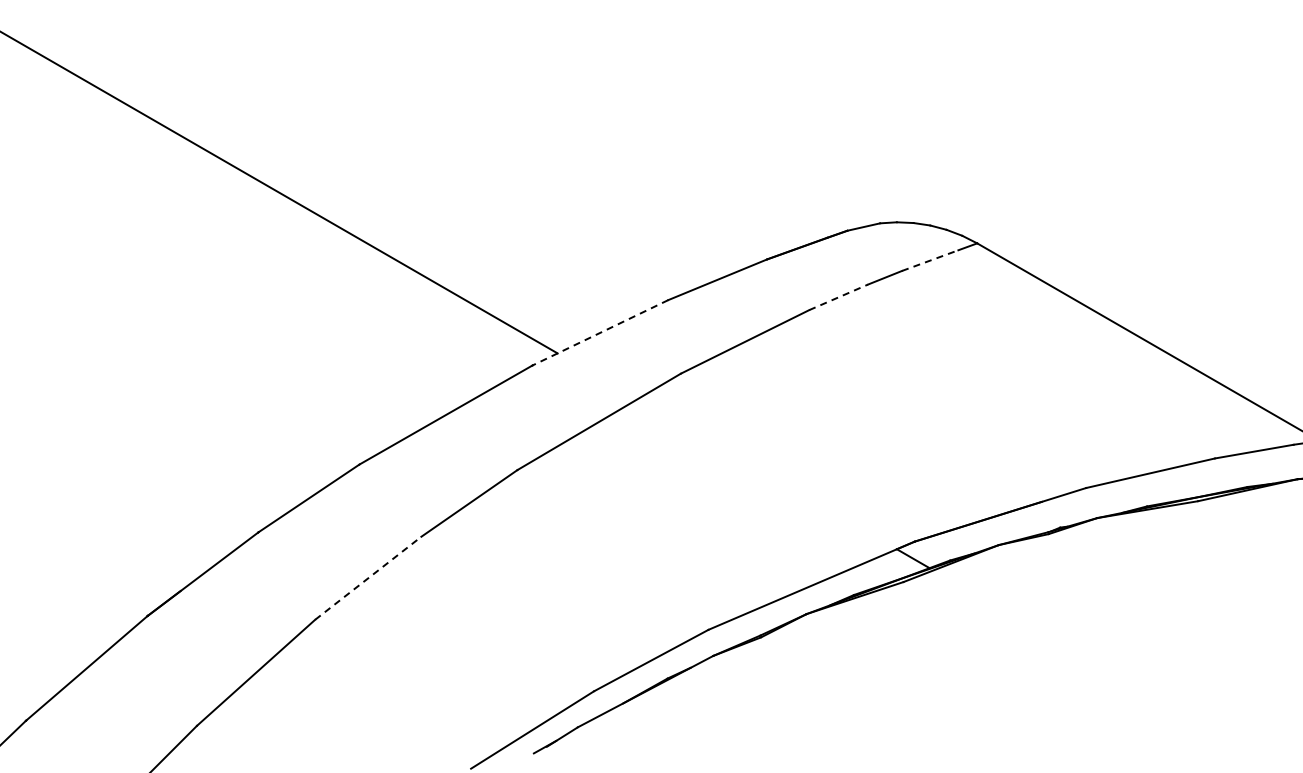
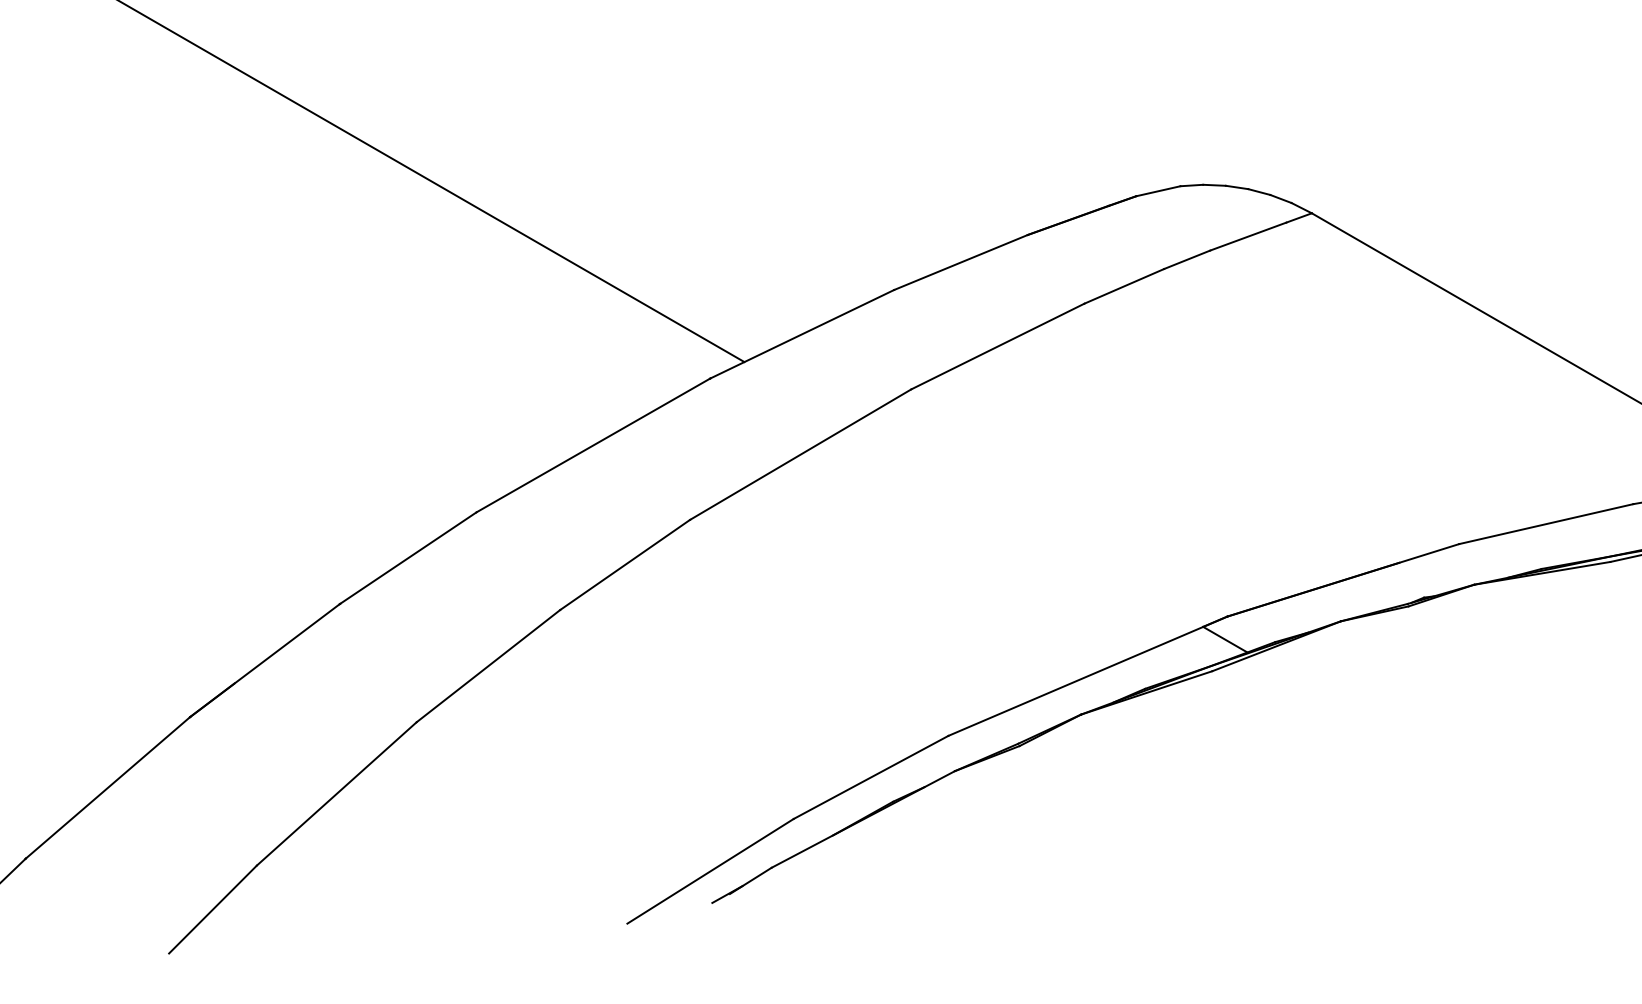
line: (930, 260) -> (1248, 236), dashed -> solid
line: (839, 297) -> (1125, 286), dashed -> solid
line: (599, 333) -> (801, 335), dashed -> solid
line: (368, 577) -> (488, 665), dashed -> solid

